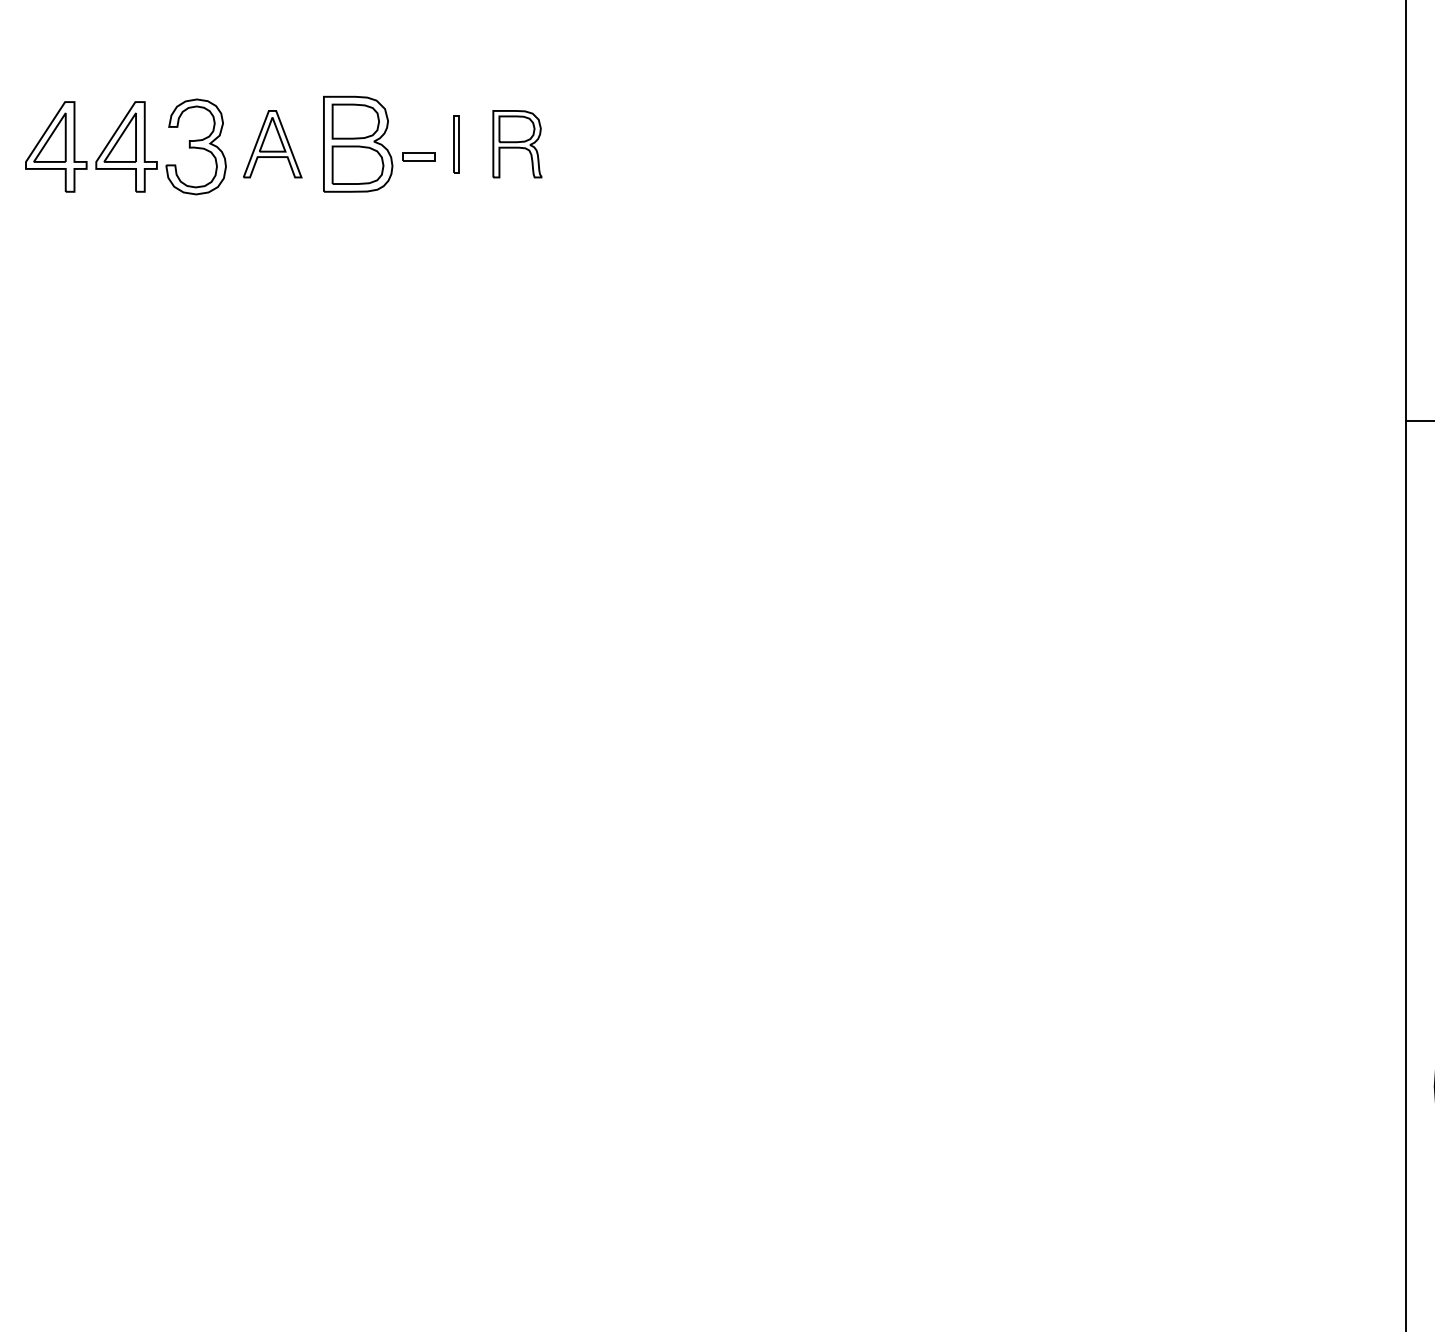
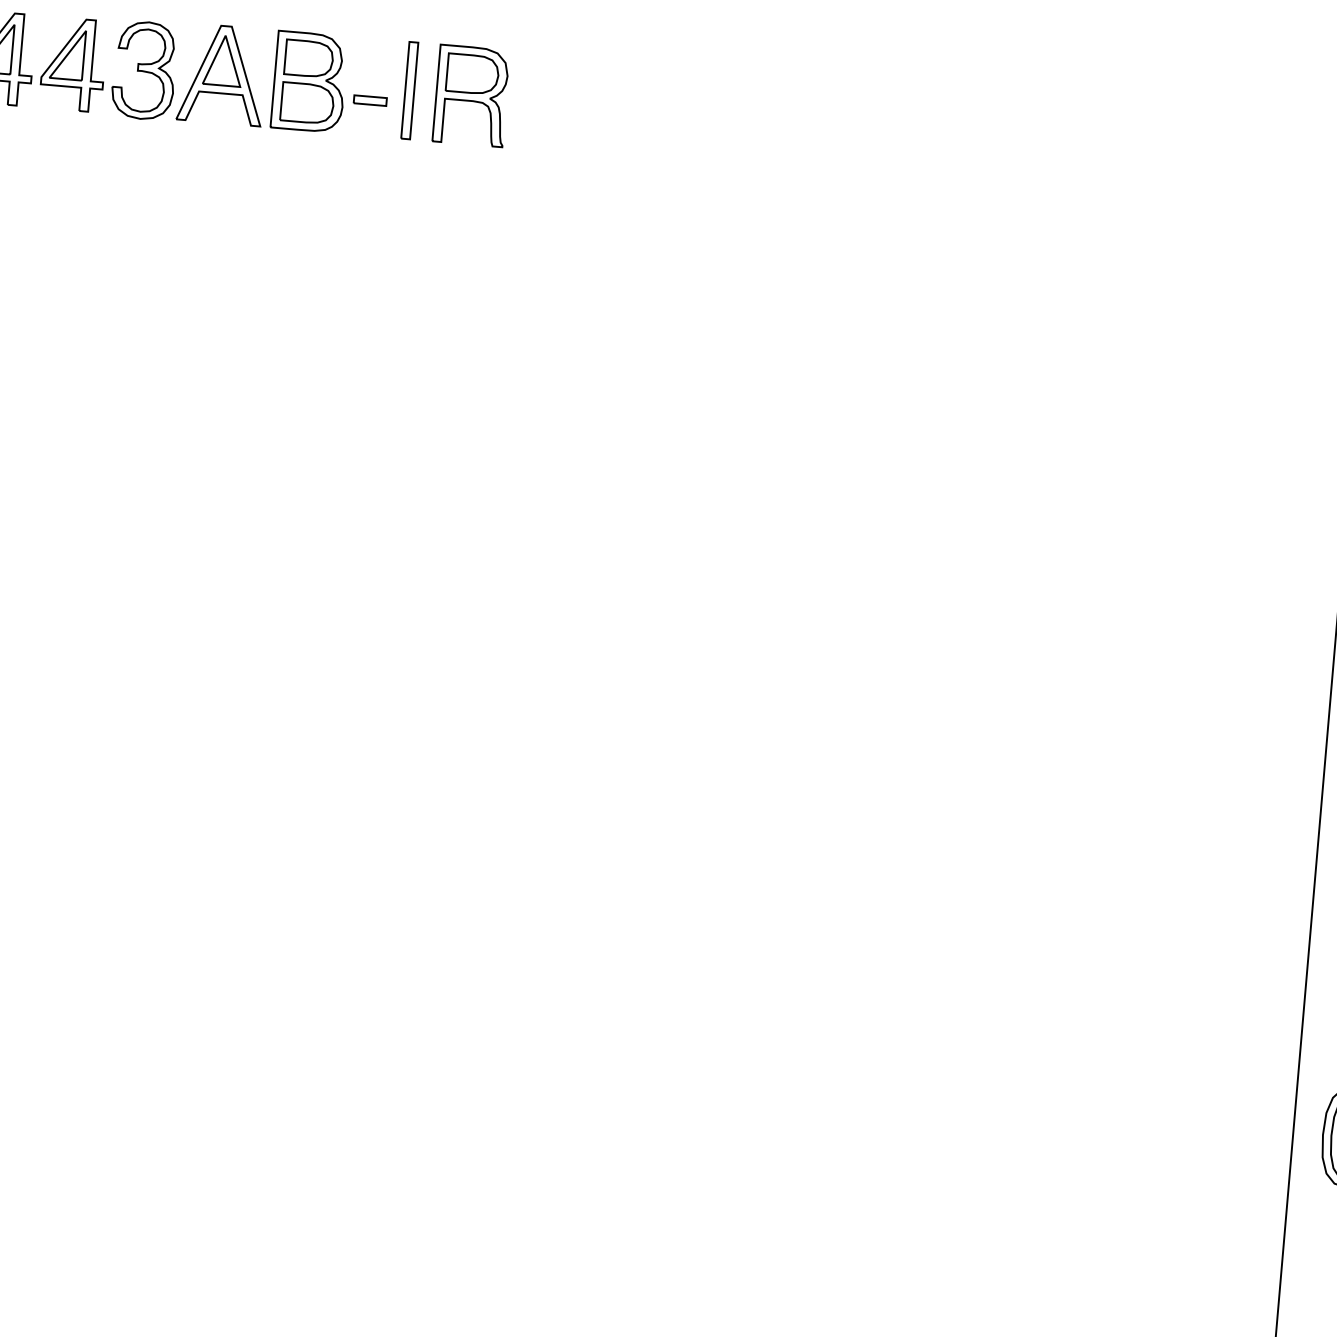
part: (272, 143) -> (222, 73), size x1.43
part: (517, 143) -> (471, 95), size x1.43
part: (456, 144) -> (409, 90), size x1.67

